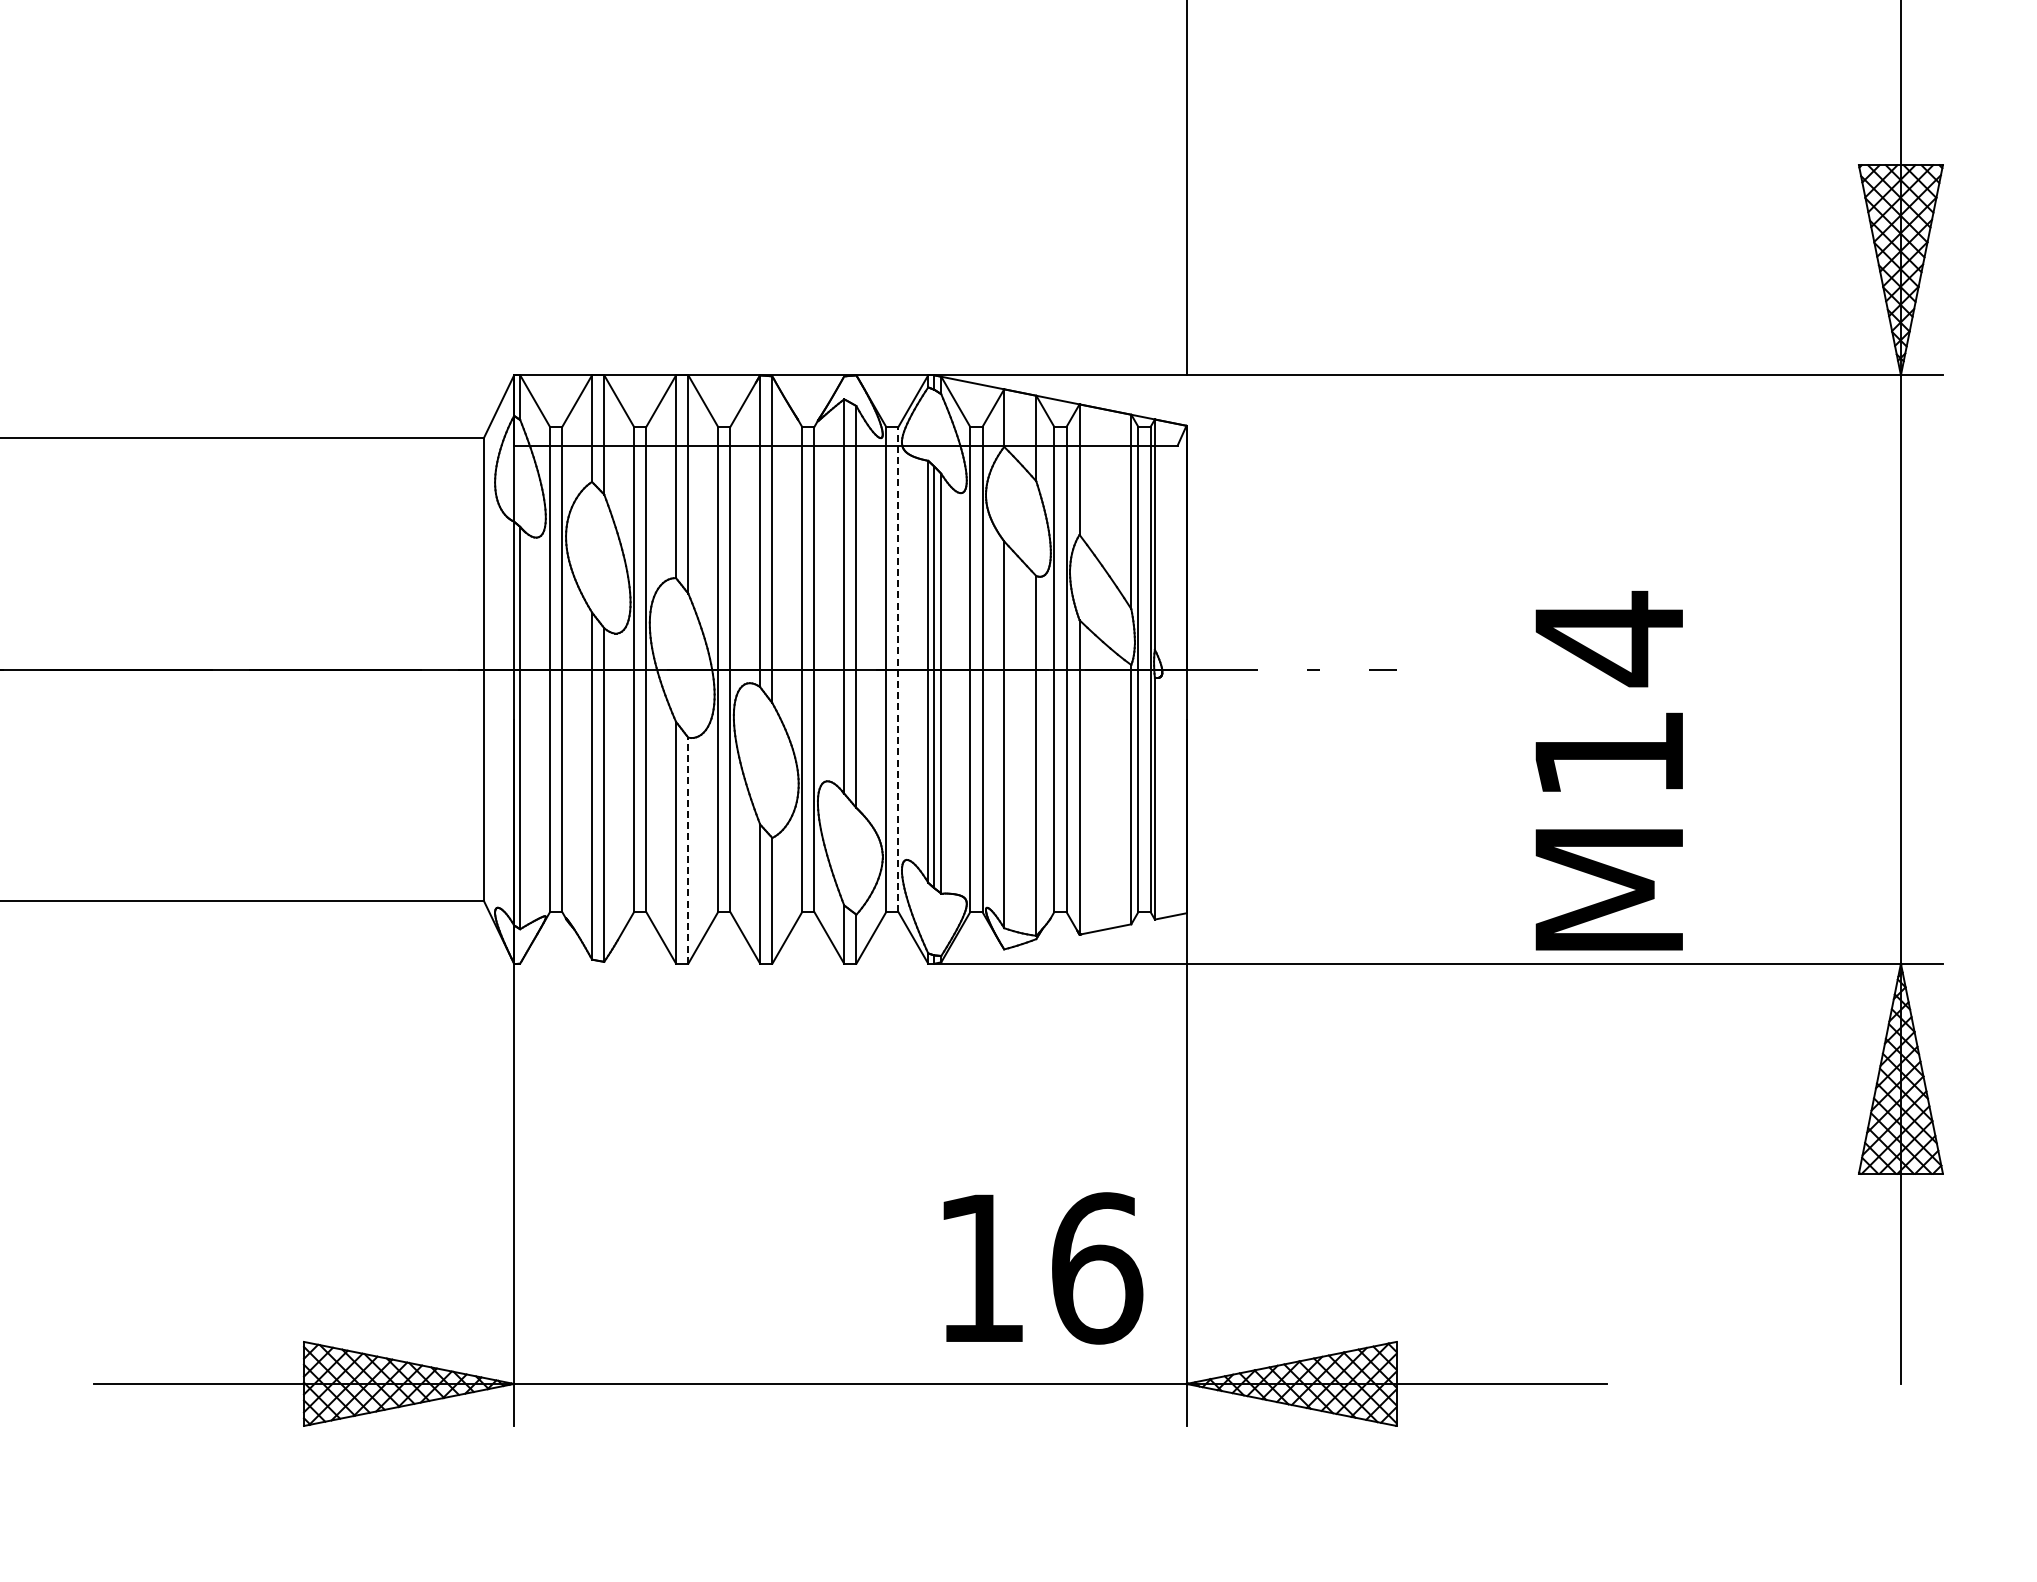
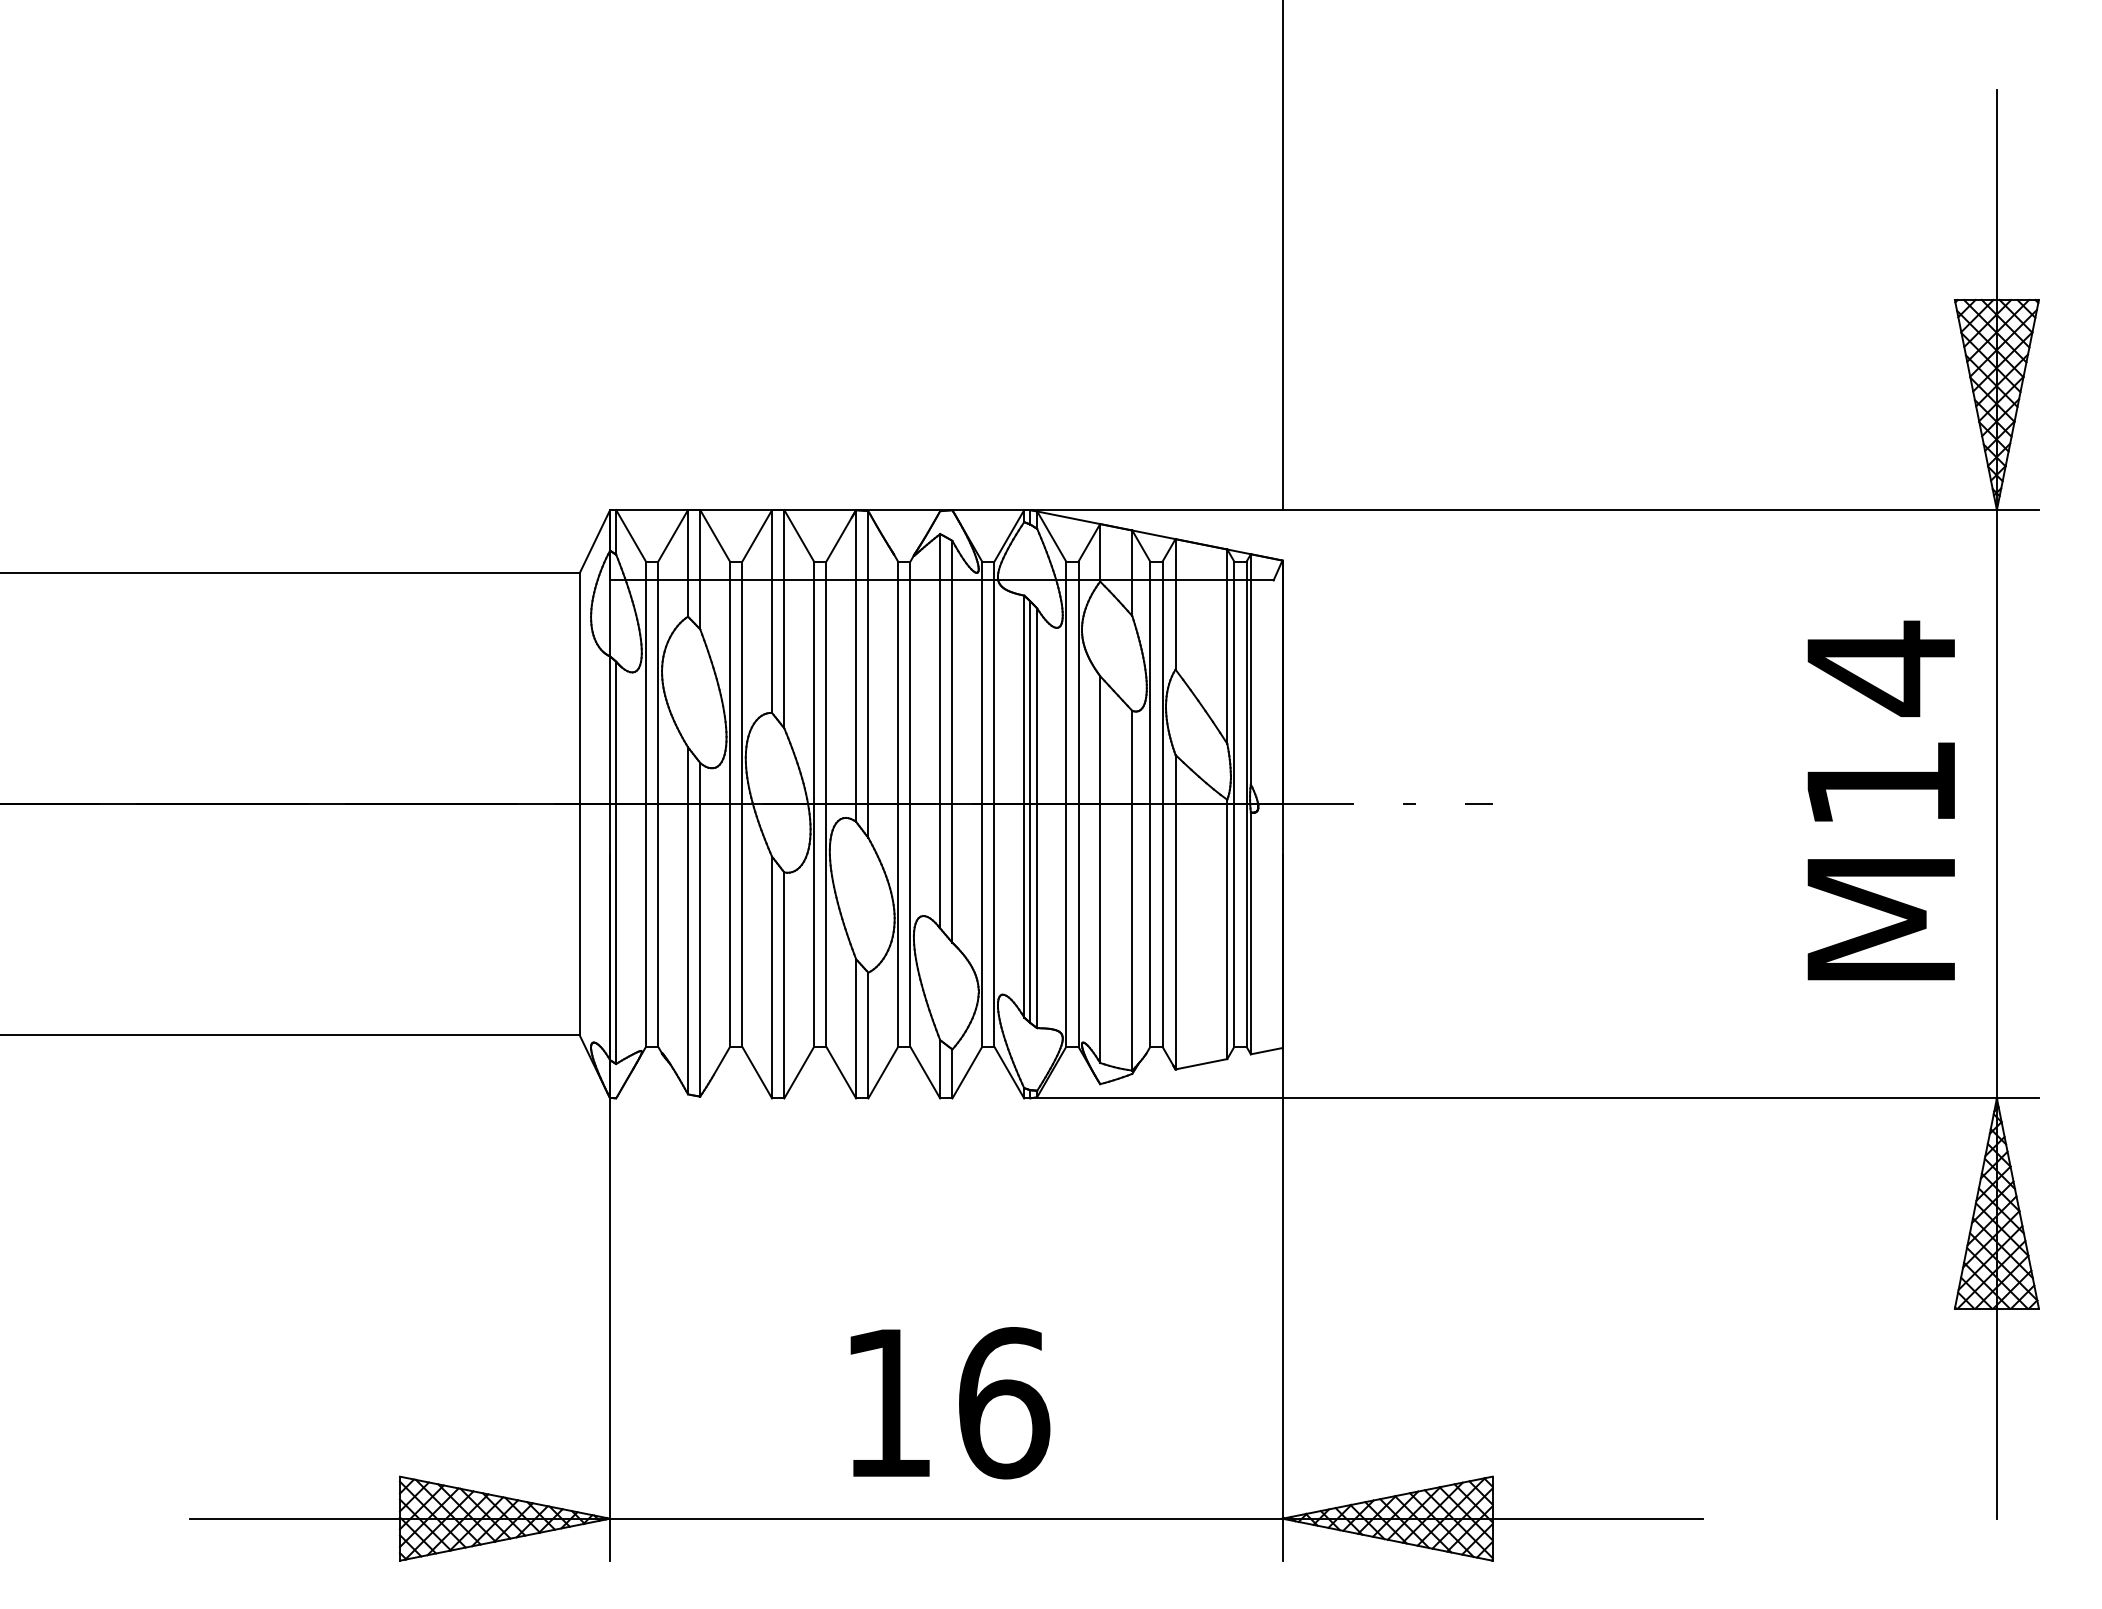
line: (898, 669) -> (994, 804), dashed -> solid
text: (1608, 770) -> (1880, 800), moved
line: (688, 849) -> (784, 984), dashed -> solid
text: (1043, 1268) -> (950, 1403), moved

